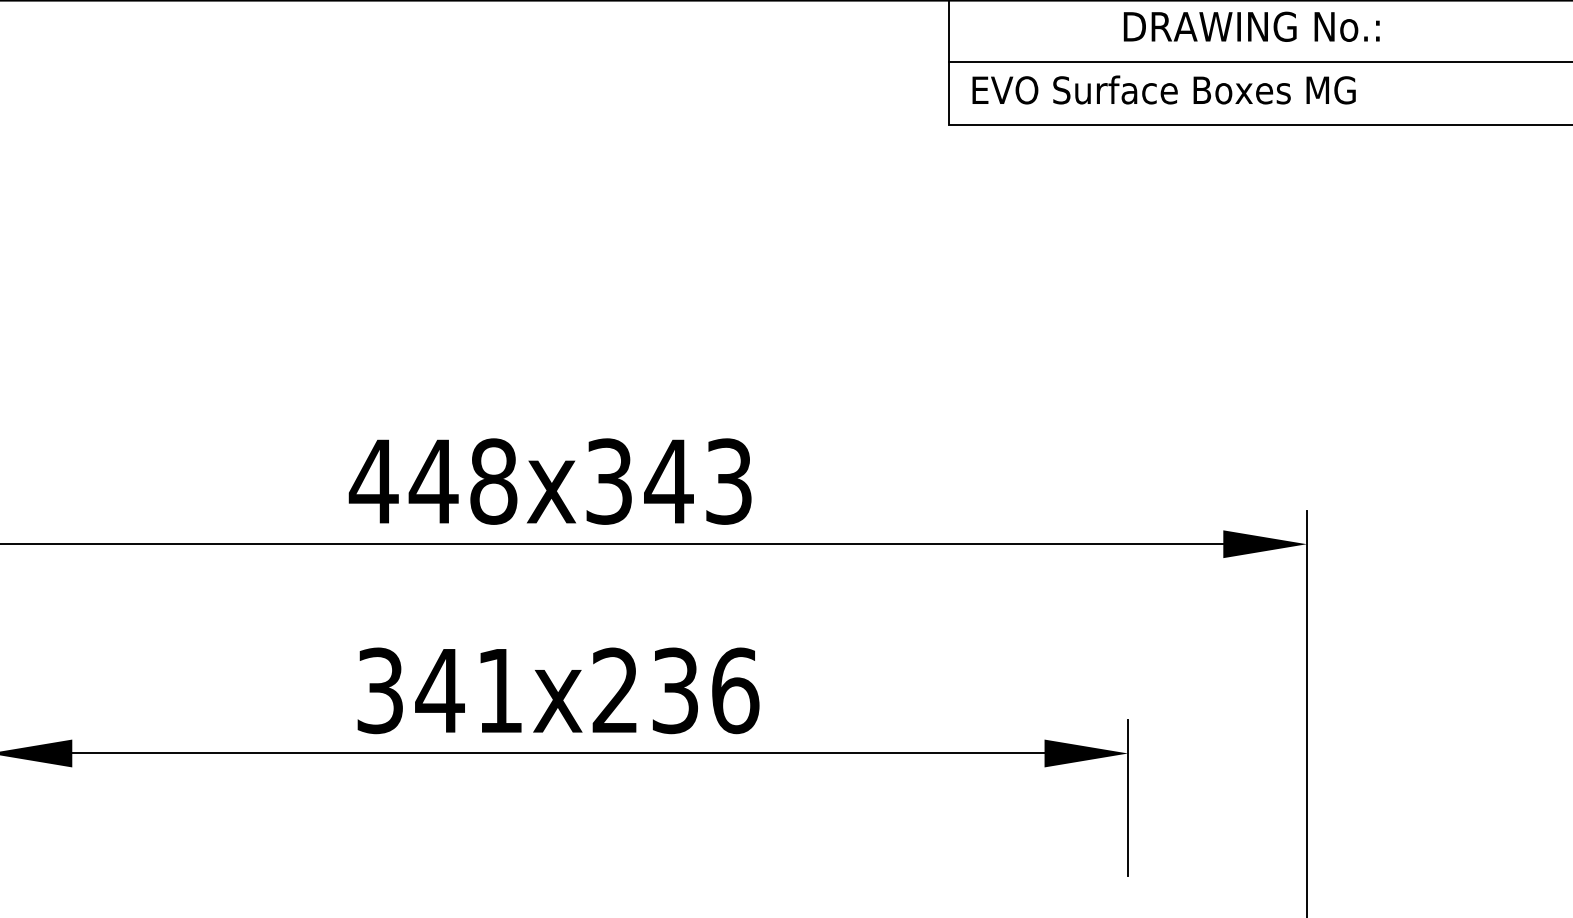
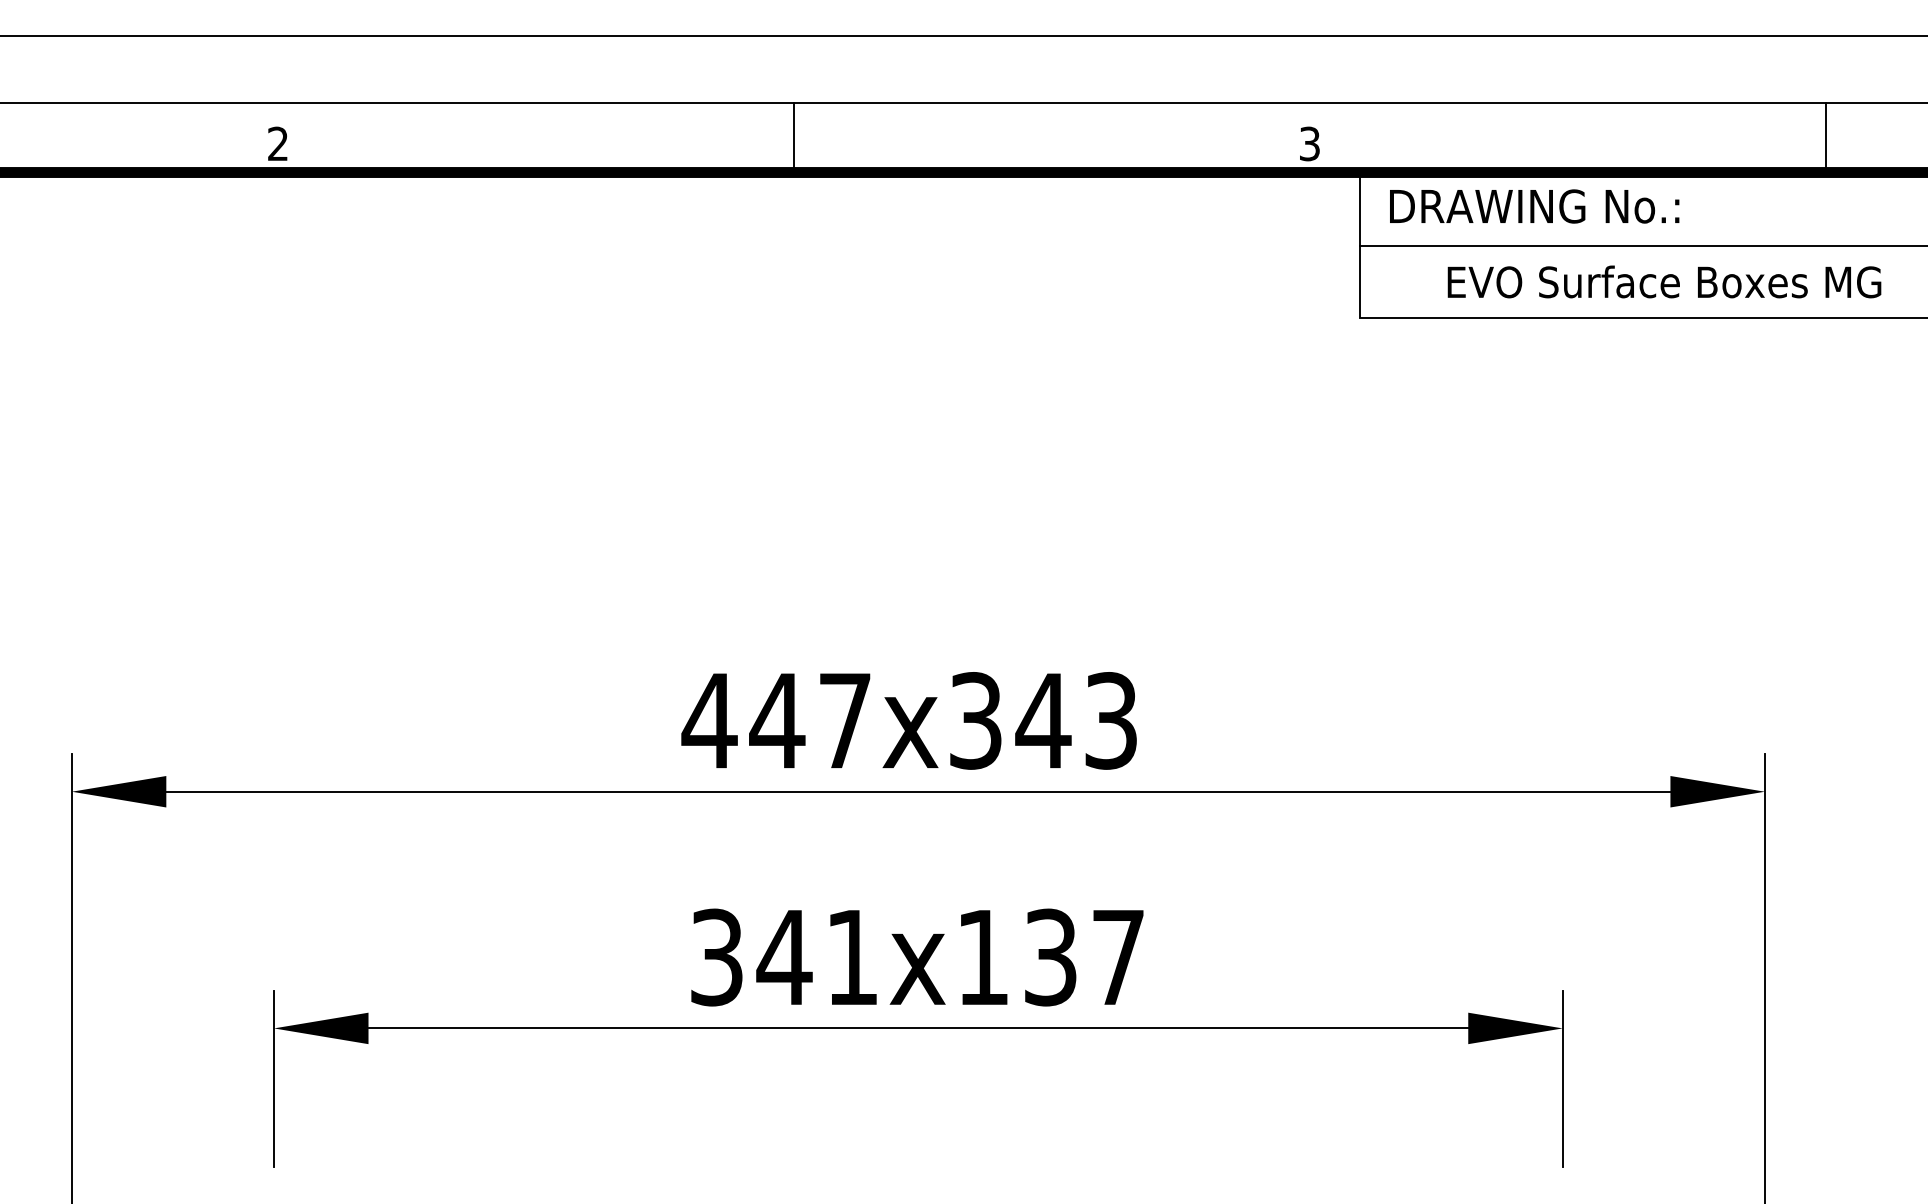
text: (1251, 26) -> (1534, 206), moved
text: (1164, 89) -> (1664, 281), moved
text: (493, 481) -> (844, 720), 448x343 -> 447x343
text: (676, 690) -> (1051, 957), 341x236 -> 341x137

